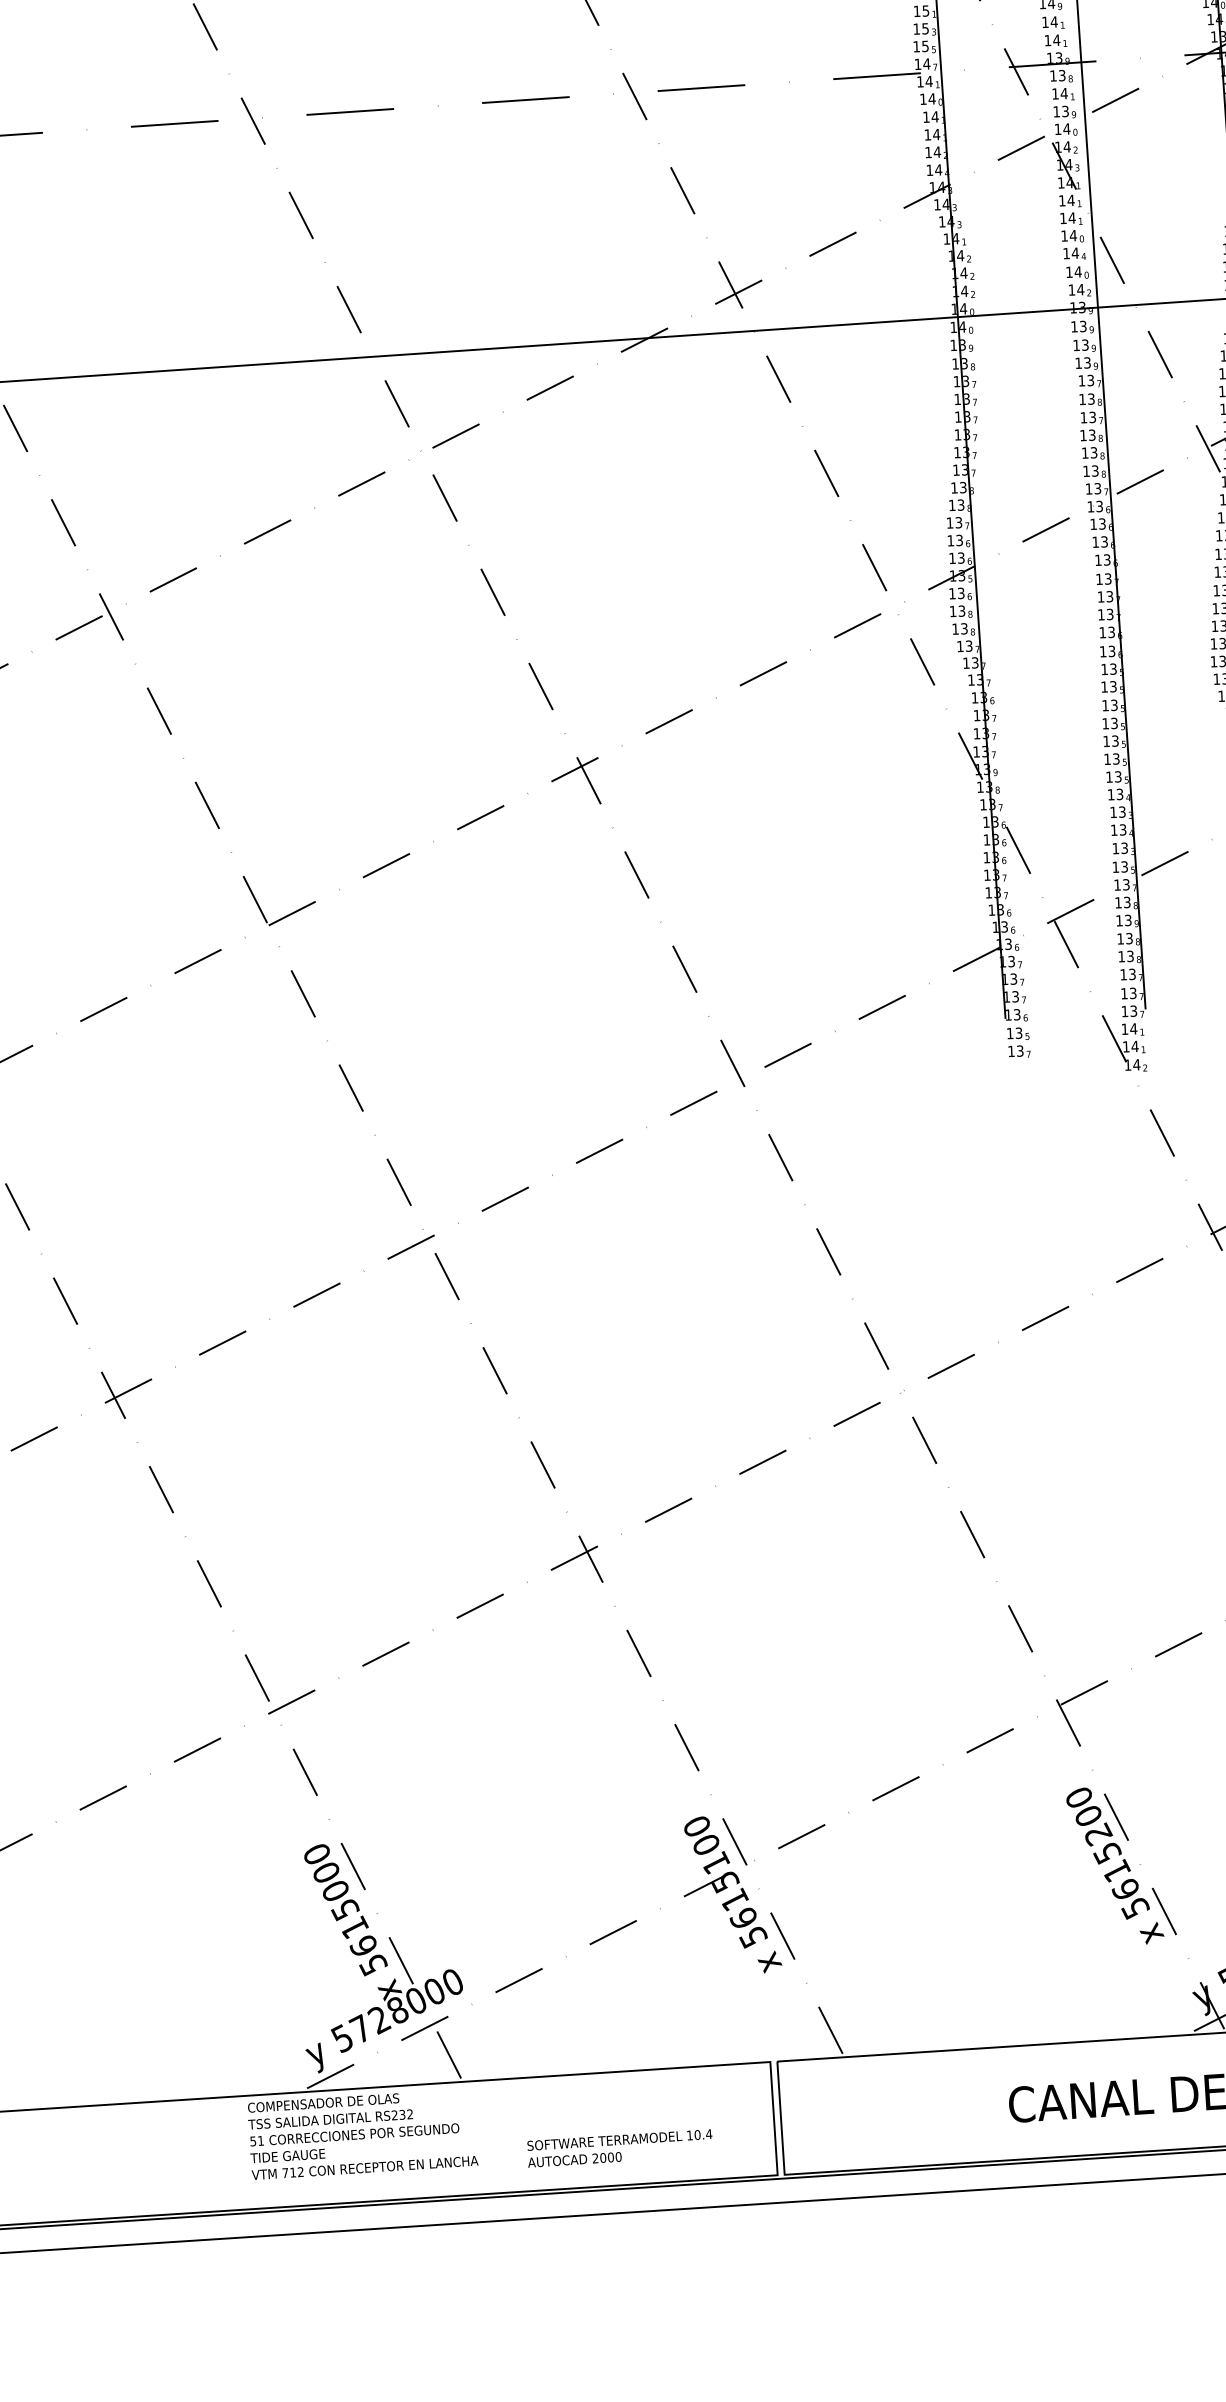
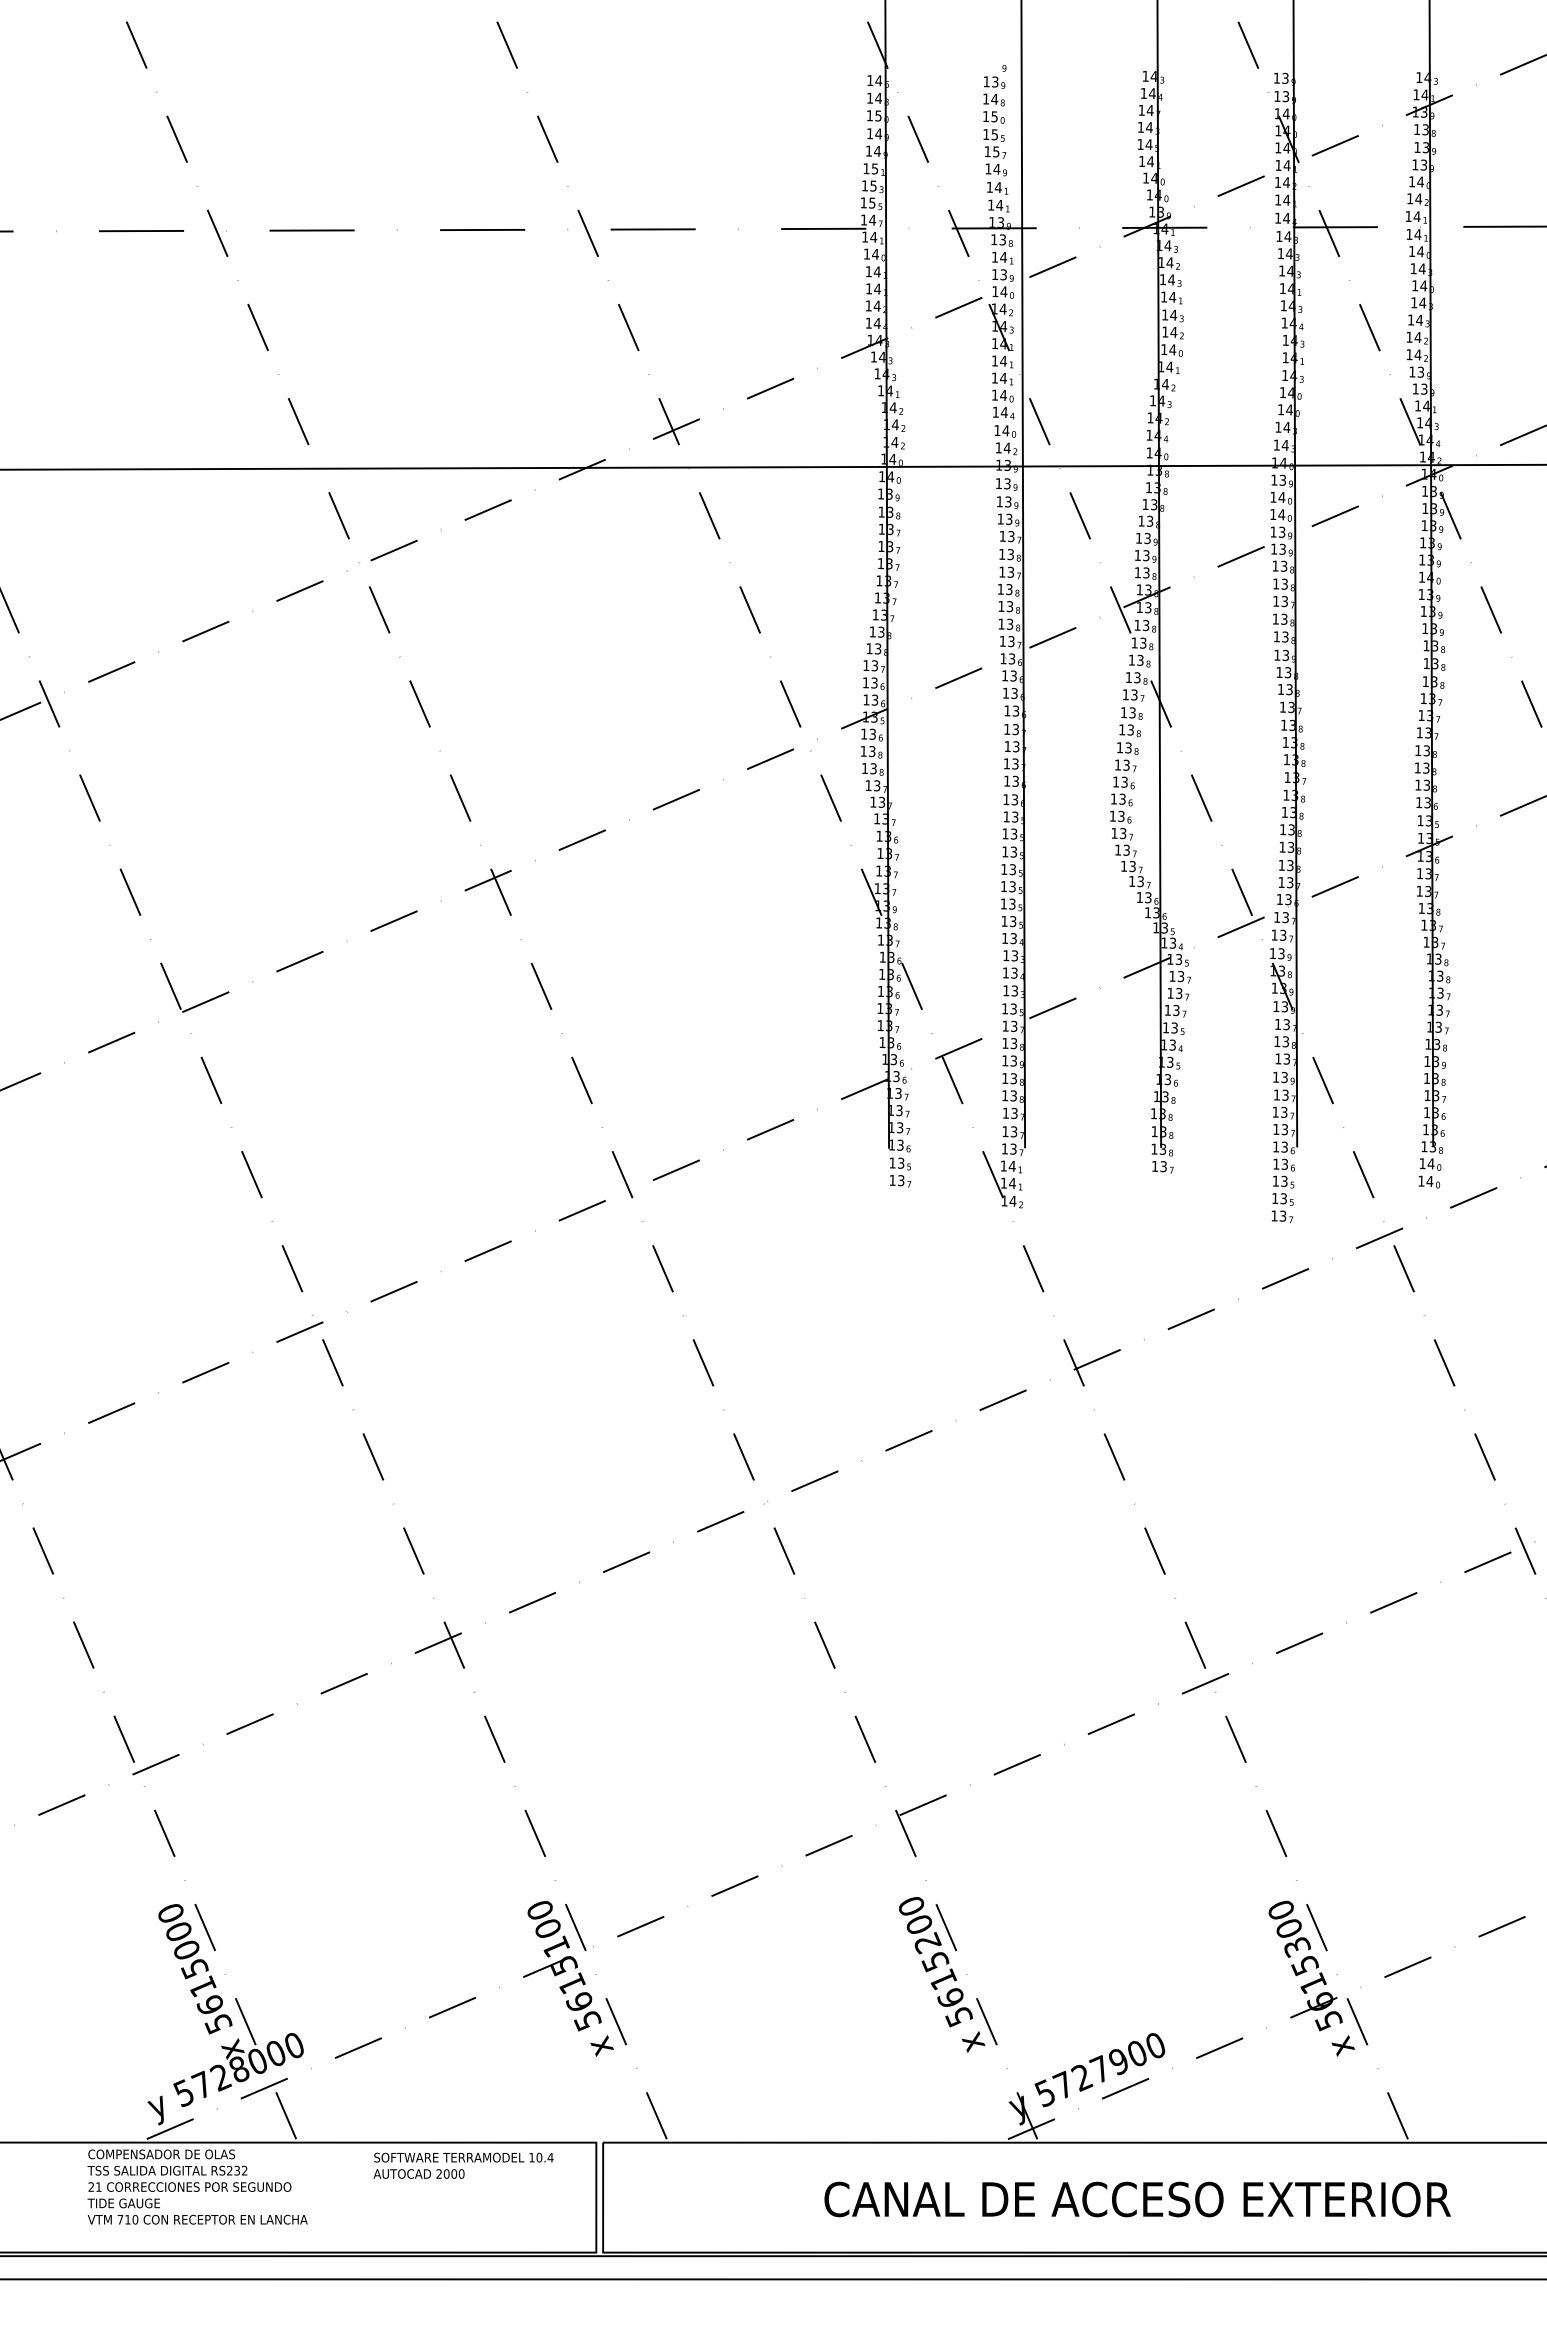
text: (252, 2140) -> (90, 2186), 51 -> 21
text: (619, 2148) -> (463, 2165), moved
text: (300, 2171) -> (135, 2219), 712 -> 710

